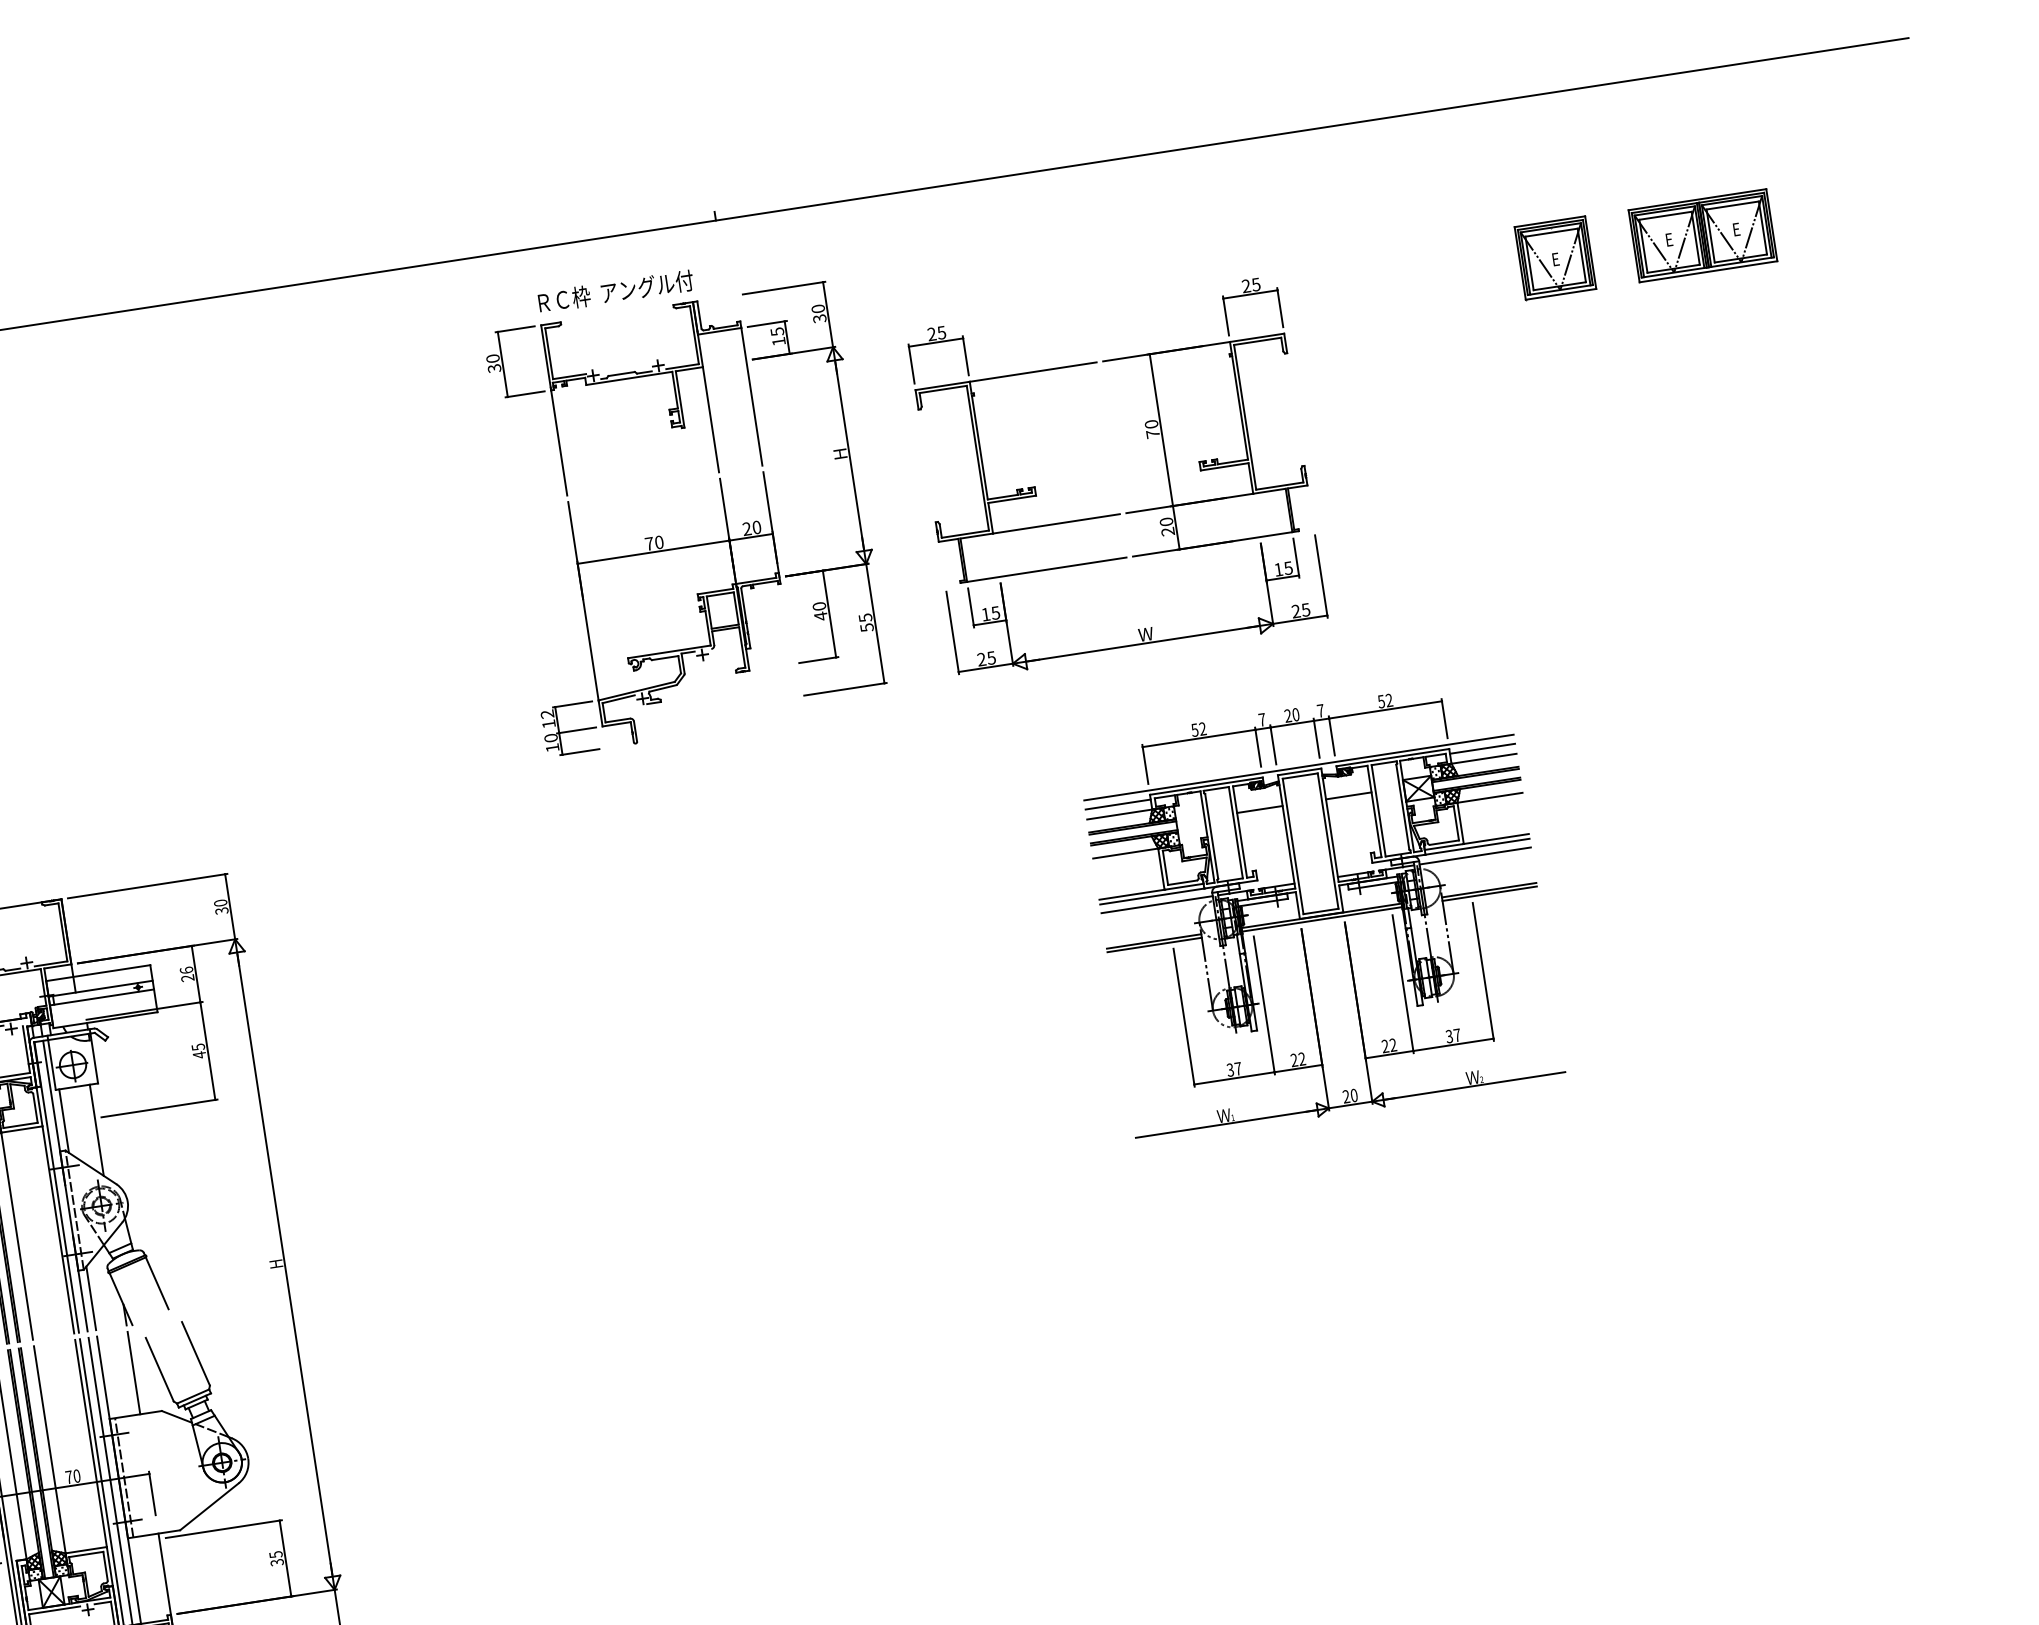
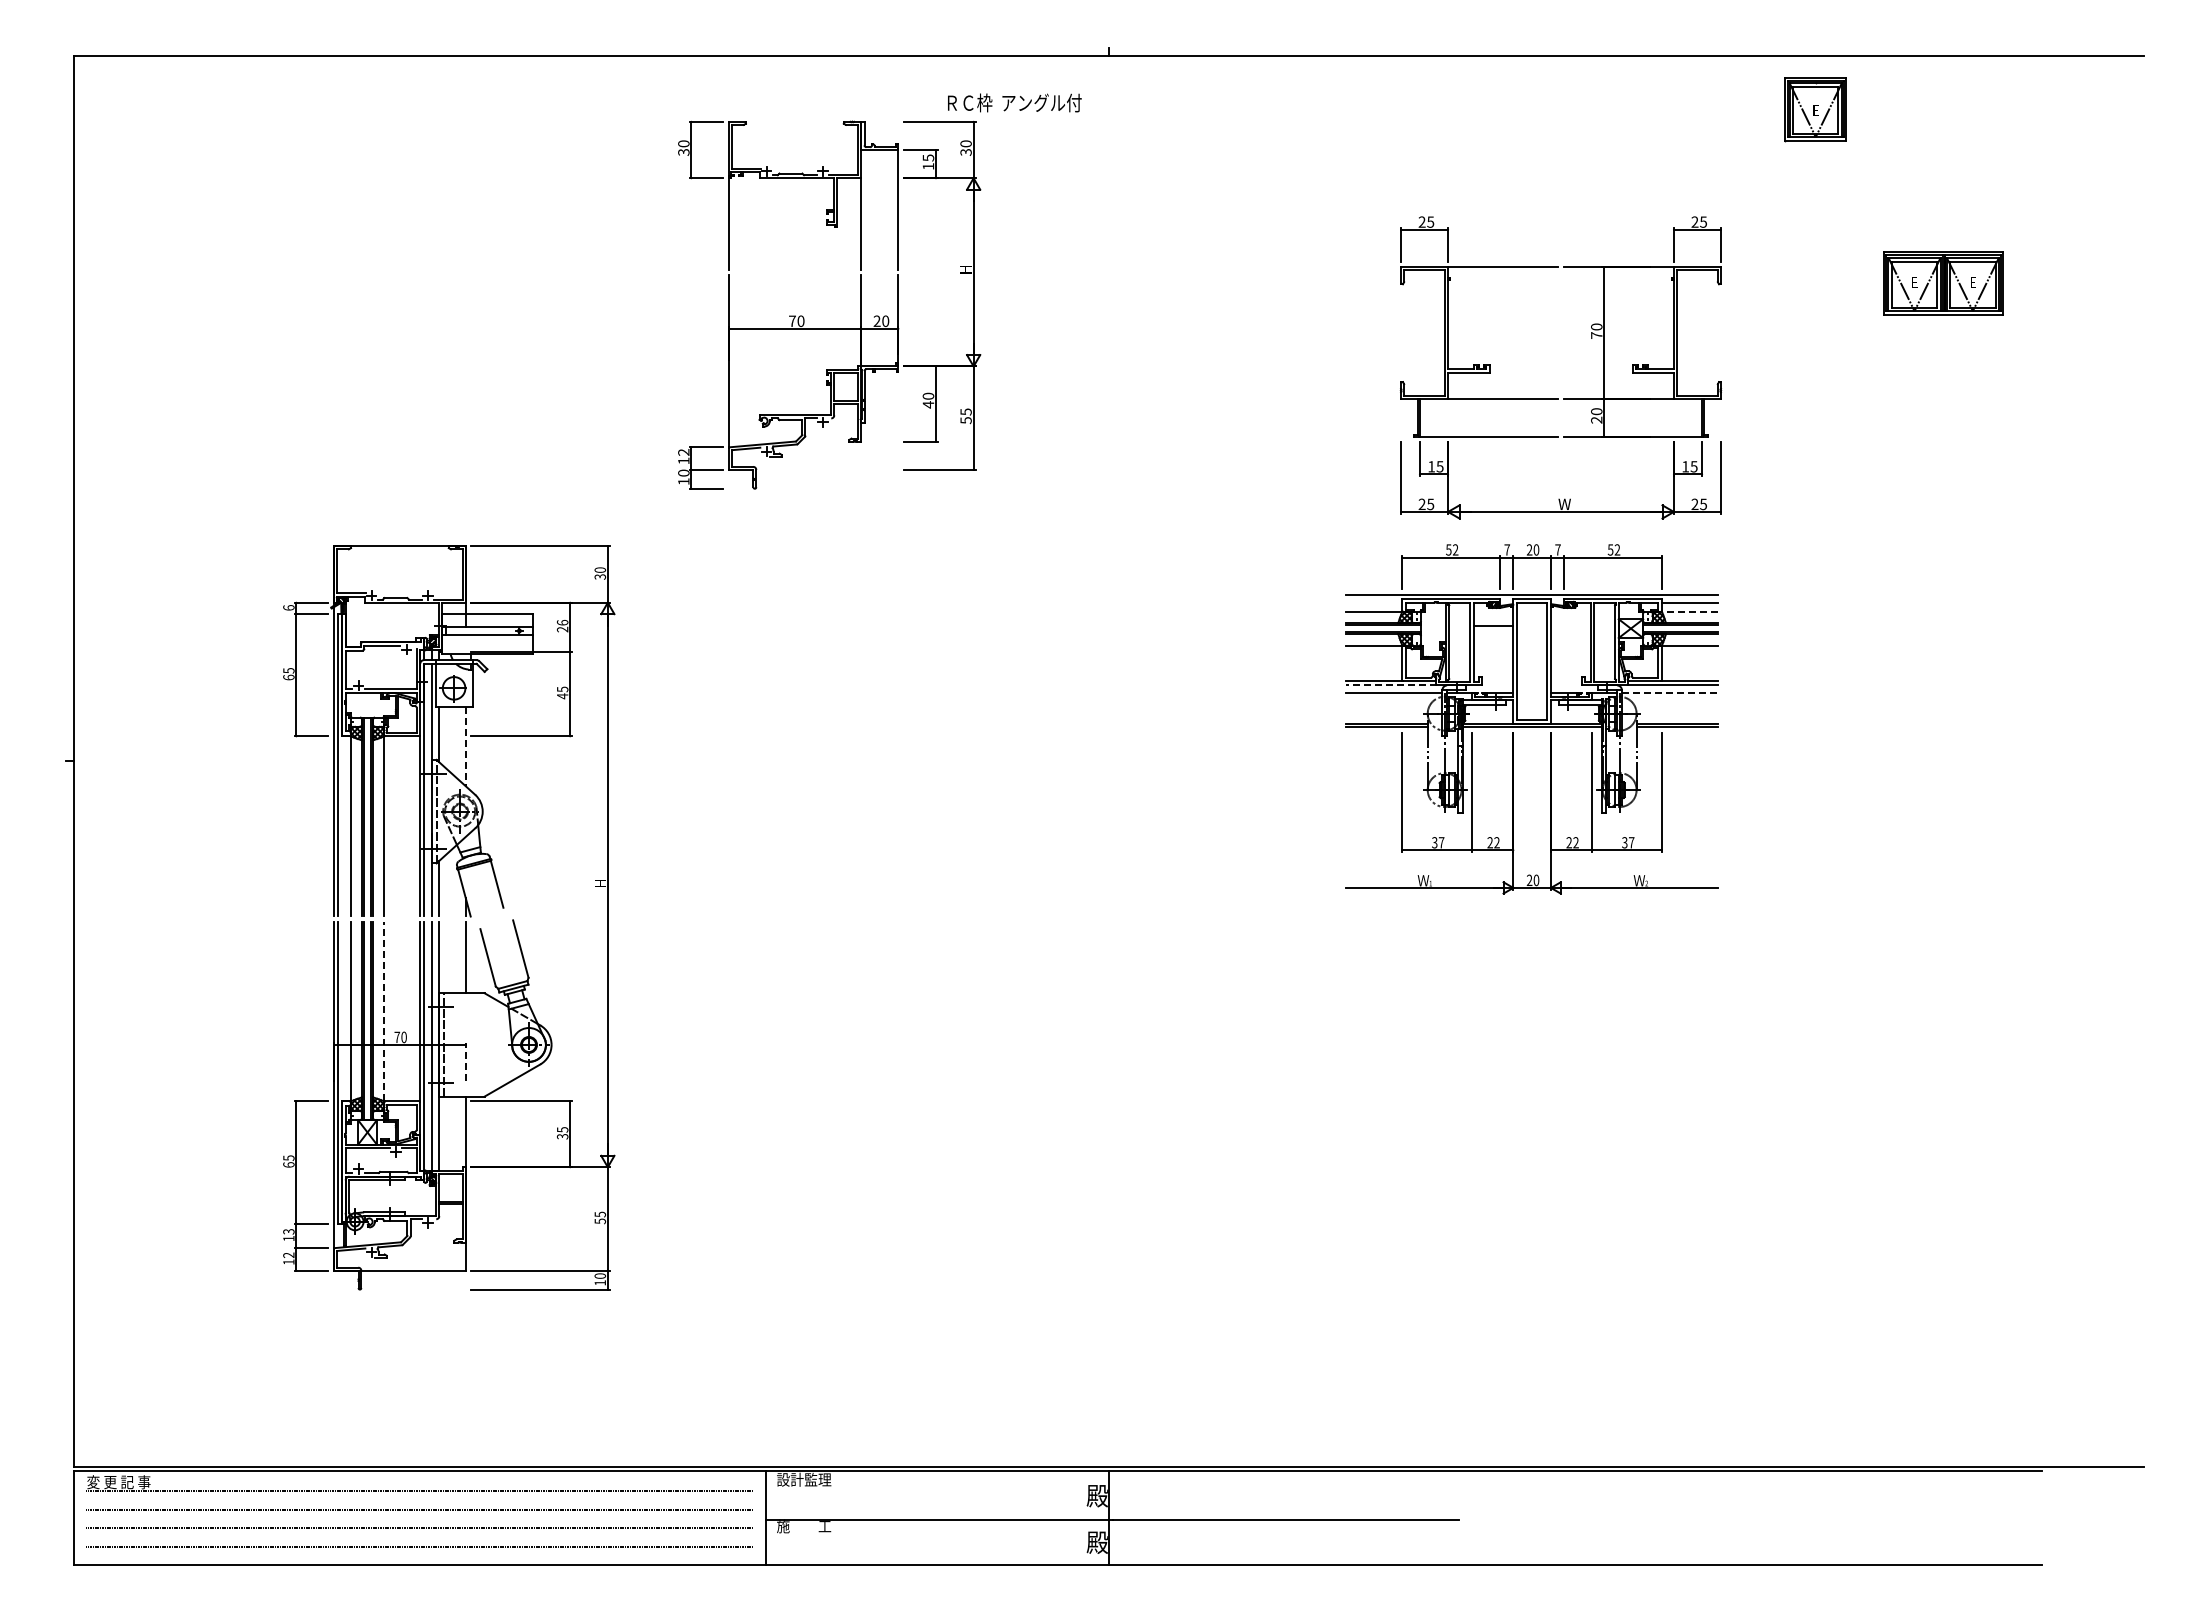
part: (1702, 235) -> (1943, 283), moved
part: (1555, 258) -> (1815, 109), moved
part: (1120, 513) -> (1558, 398), moved
part: (693, 545) -> (829, 328), moved
line: (1483, 758) -> (1689, 611), solid -> dashed
line: (1348, 795) -> (1570, 625), removed
line: (1117, 805) -> (1373, 603), removed
line: (1475, 855) -> (1670, 692), solid -> dashed
line: (1151, 896) -> (1390, 685), solid -> dashed
line: (96, 1130) -> (465, 746), solid -> dashed
line: (49, 1449) -> (384, 1011), solid -> dashed
line: (151, 1493) -> (465, 1061), solid -> dashed

